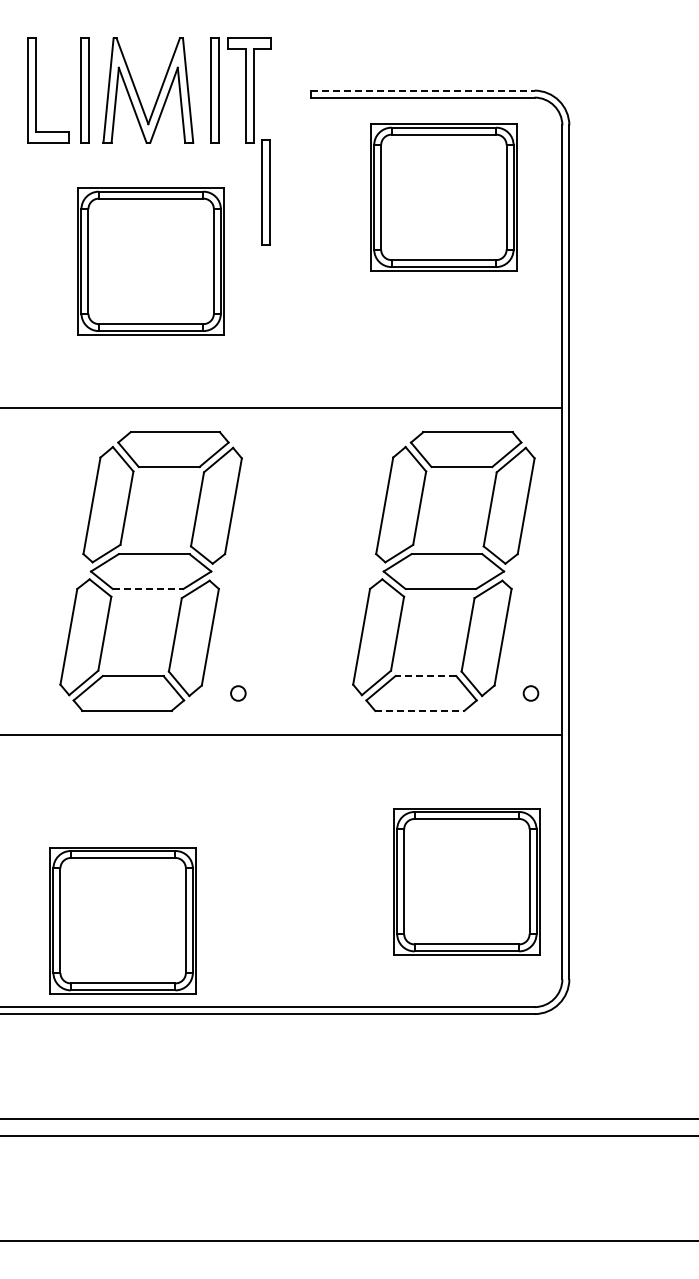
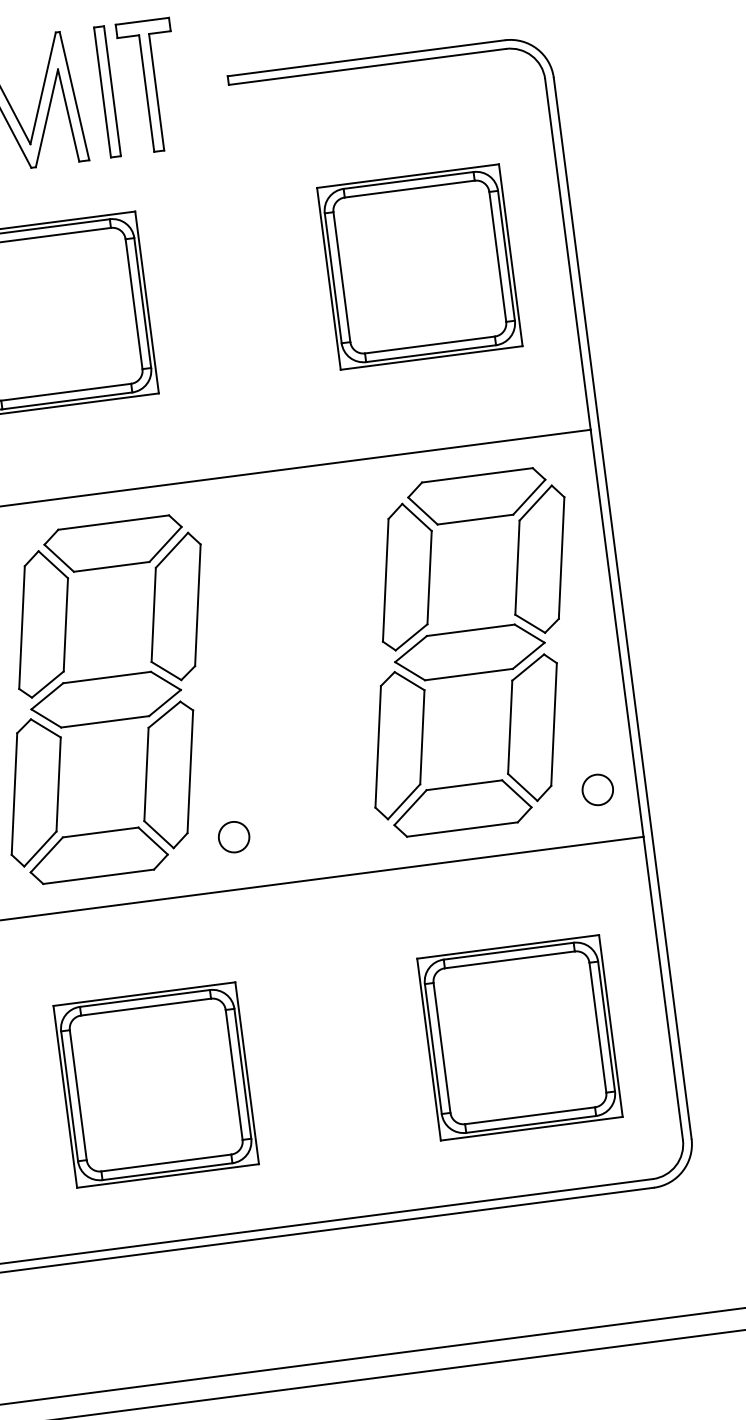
line: (422, 90) -> (365, 58), dashed -> solid
part: (265, 192) -> (187, 210), removed
part: (443, 197) -> (419, 267), moved
line: (148, 588) -> (105, 721), dashed -> solid
line: (425, 676) -> (463, 785), dashed -> solid
circle: (238, 693) -> (234, 837), size x1.67
circle: (530, 693) -> (597, 790), size x1.67
line: (419, 710) -> (462, 829), dashed -> solid
part: (466, 881) -> (519, 1037), moved
part: (122, 920) -> (155, 1084), moved

